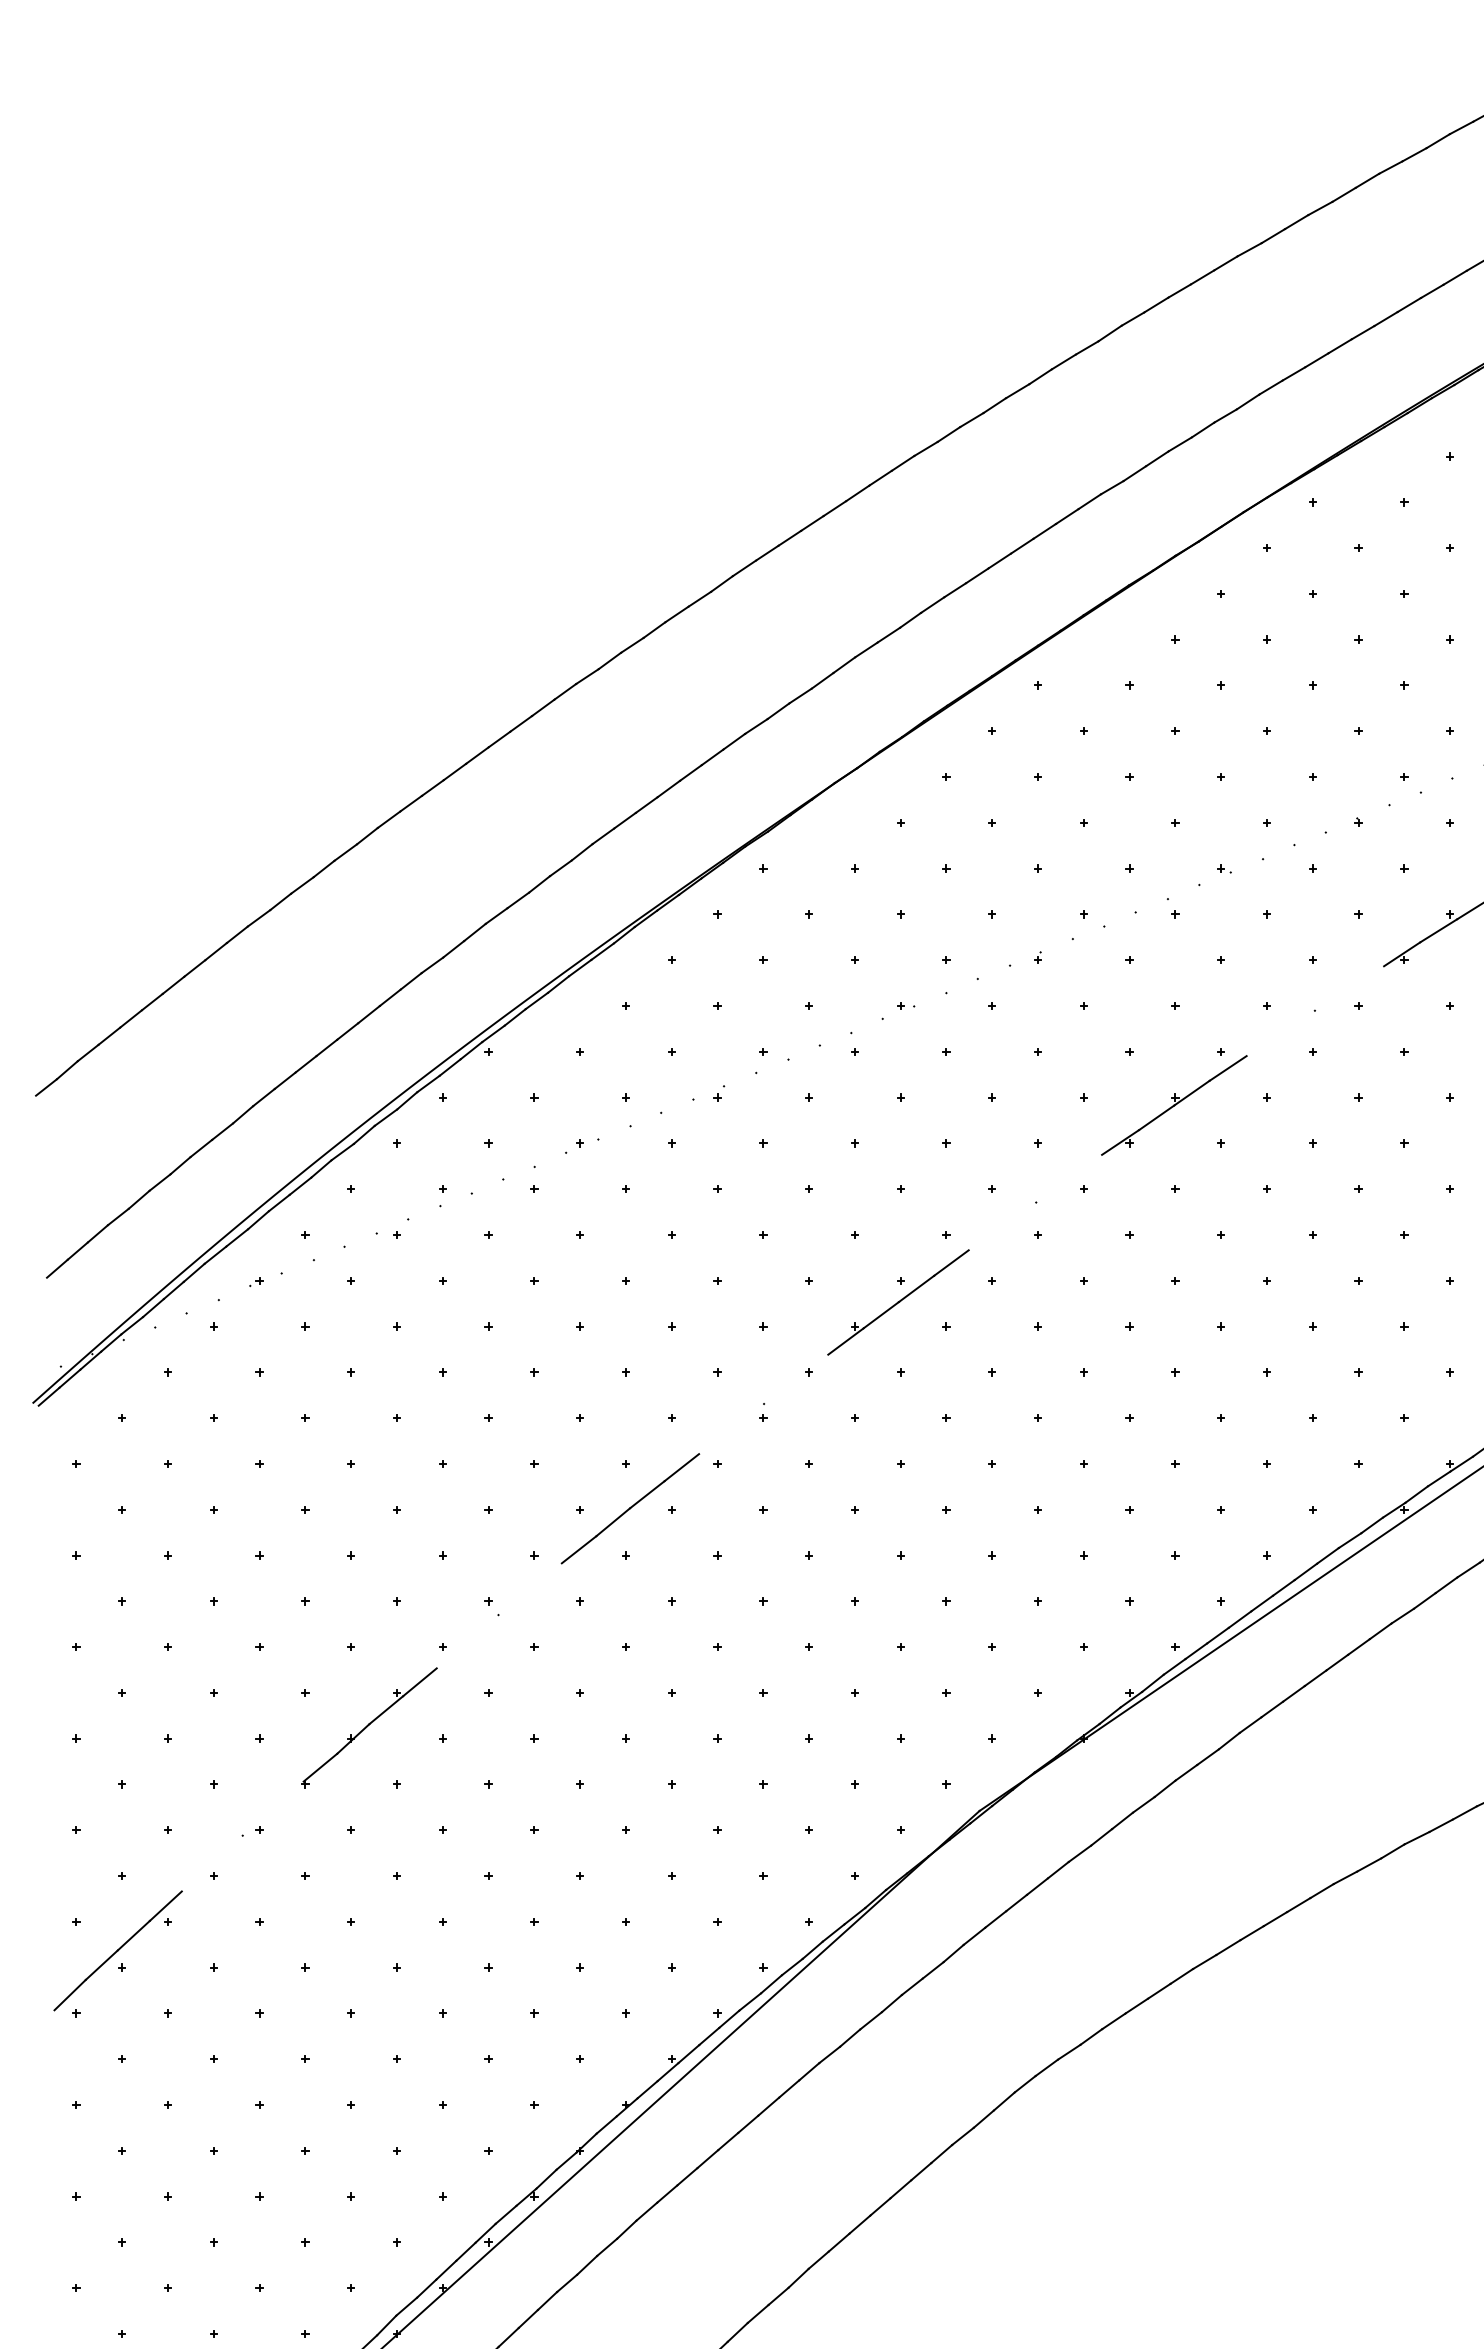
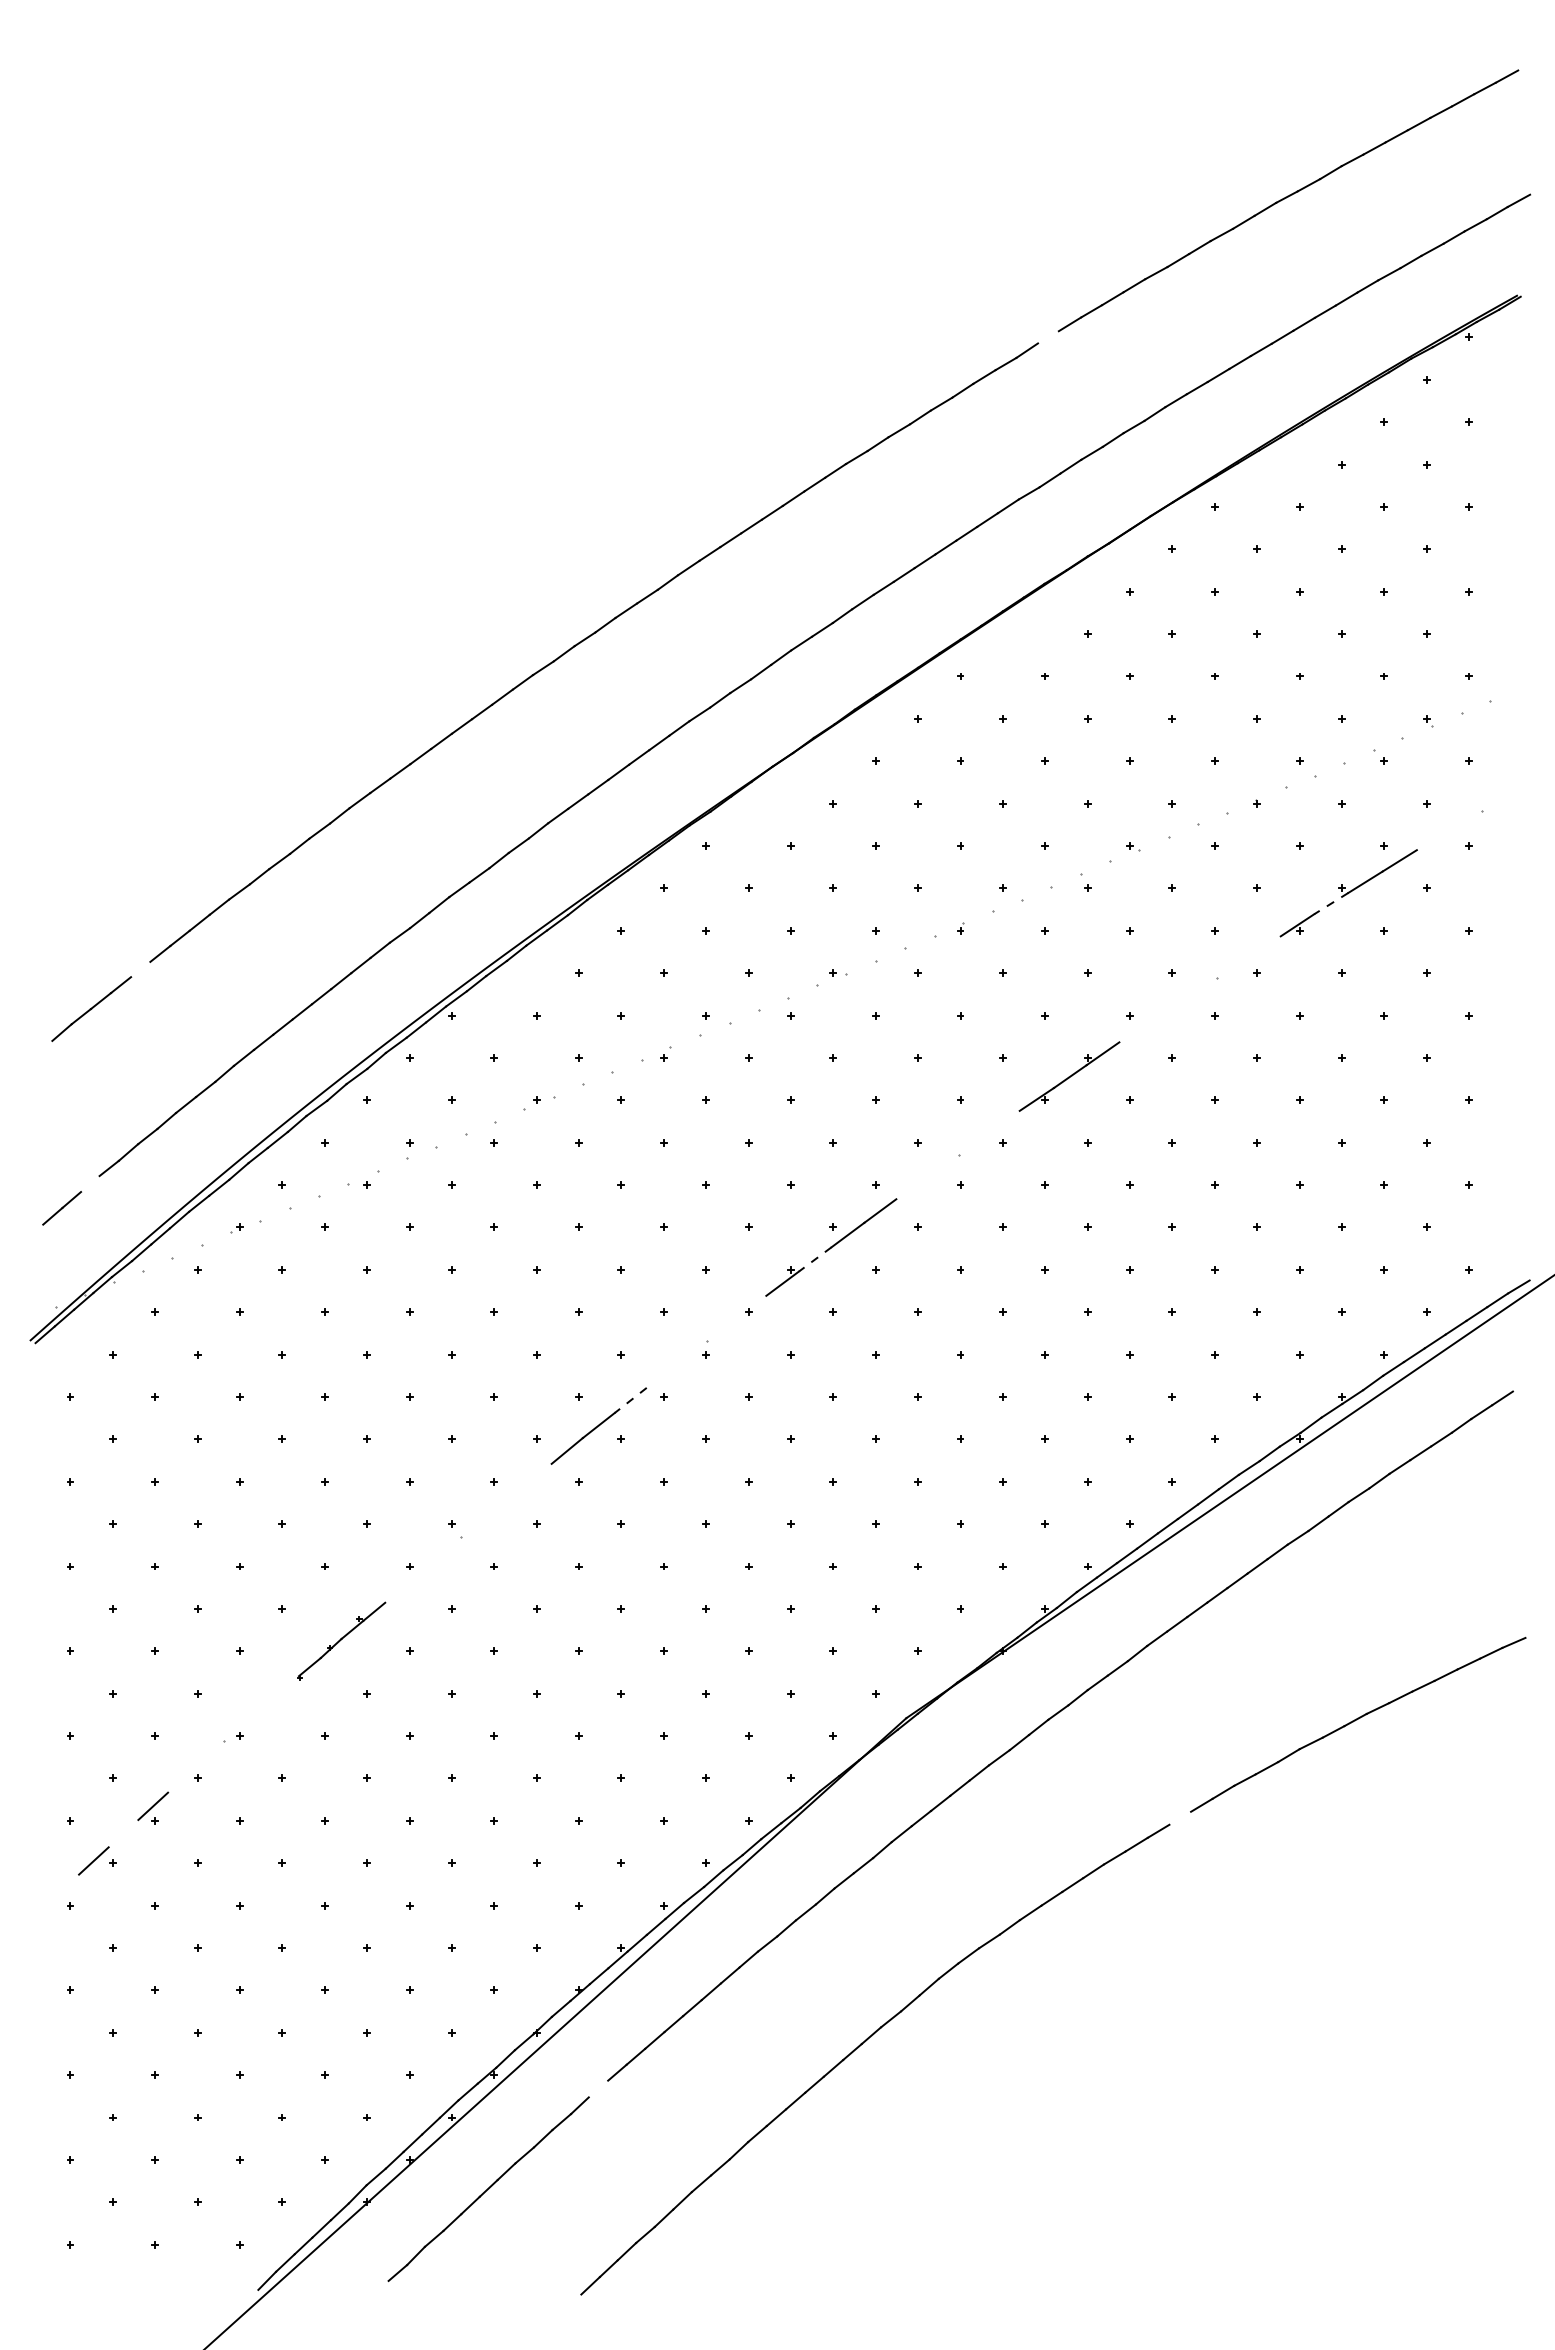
line: (1133, 319) -> (1048, 337), removed
line: (1437, 930) -> (1330, 903), solid -> dashed
line: (152, 1002) -> (140, 969), removed
line: (1228, 1067) -> (1136, 1030), removed
line: (46, 1087) -> (42, 1048), removed
line: (98, 1234) -> (90, 1184), removed
line: (880, 1315) -> (814, 1259), solid -> dashed
line: (681, 1467) -> (630, 1400), solid -> dashed
line: (578, 1548) -> (535, 1475), removed
part: (369, 1728) -> (341, 1641), size x0.7
line: (1275, 1918) -> (1180, 1817), removed
line: (133, 1935) -> (123, 1833), removed
line: (70, 1994) -> (64, 1888), removed
line: (646, 2211) -> (598, 2088), removed

